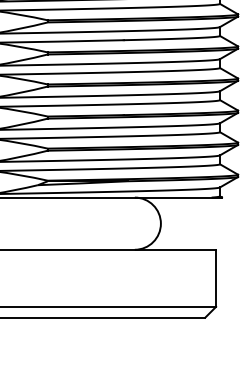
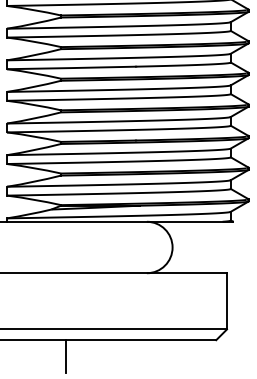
line: (53, 334) -> (66, 356), added

